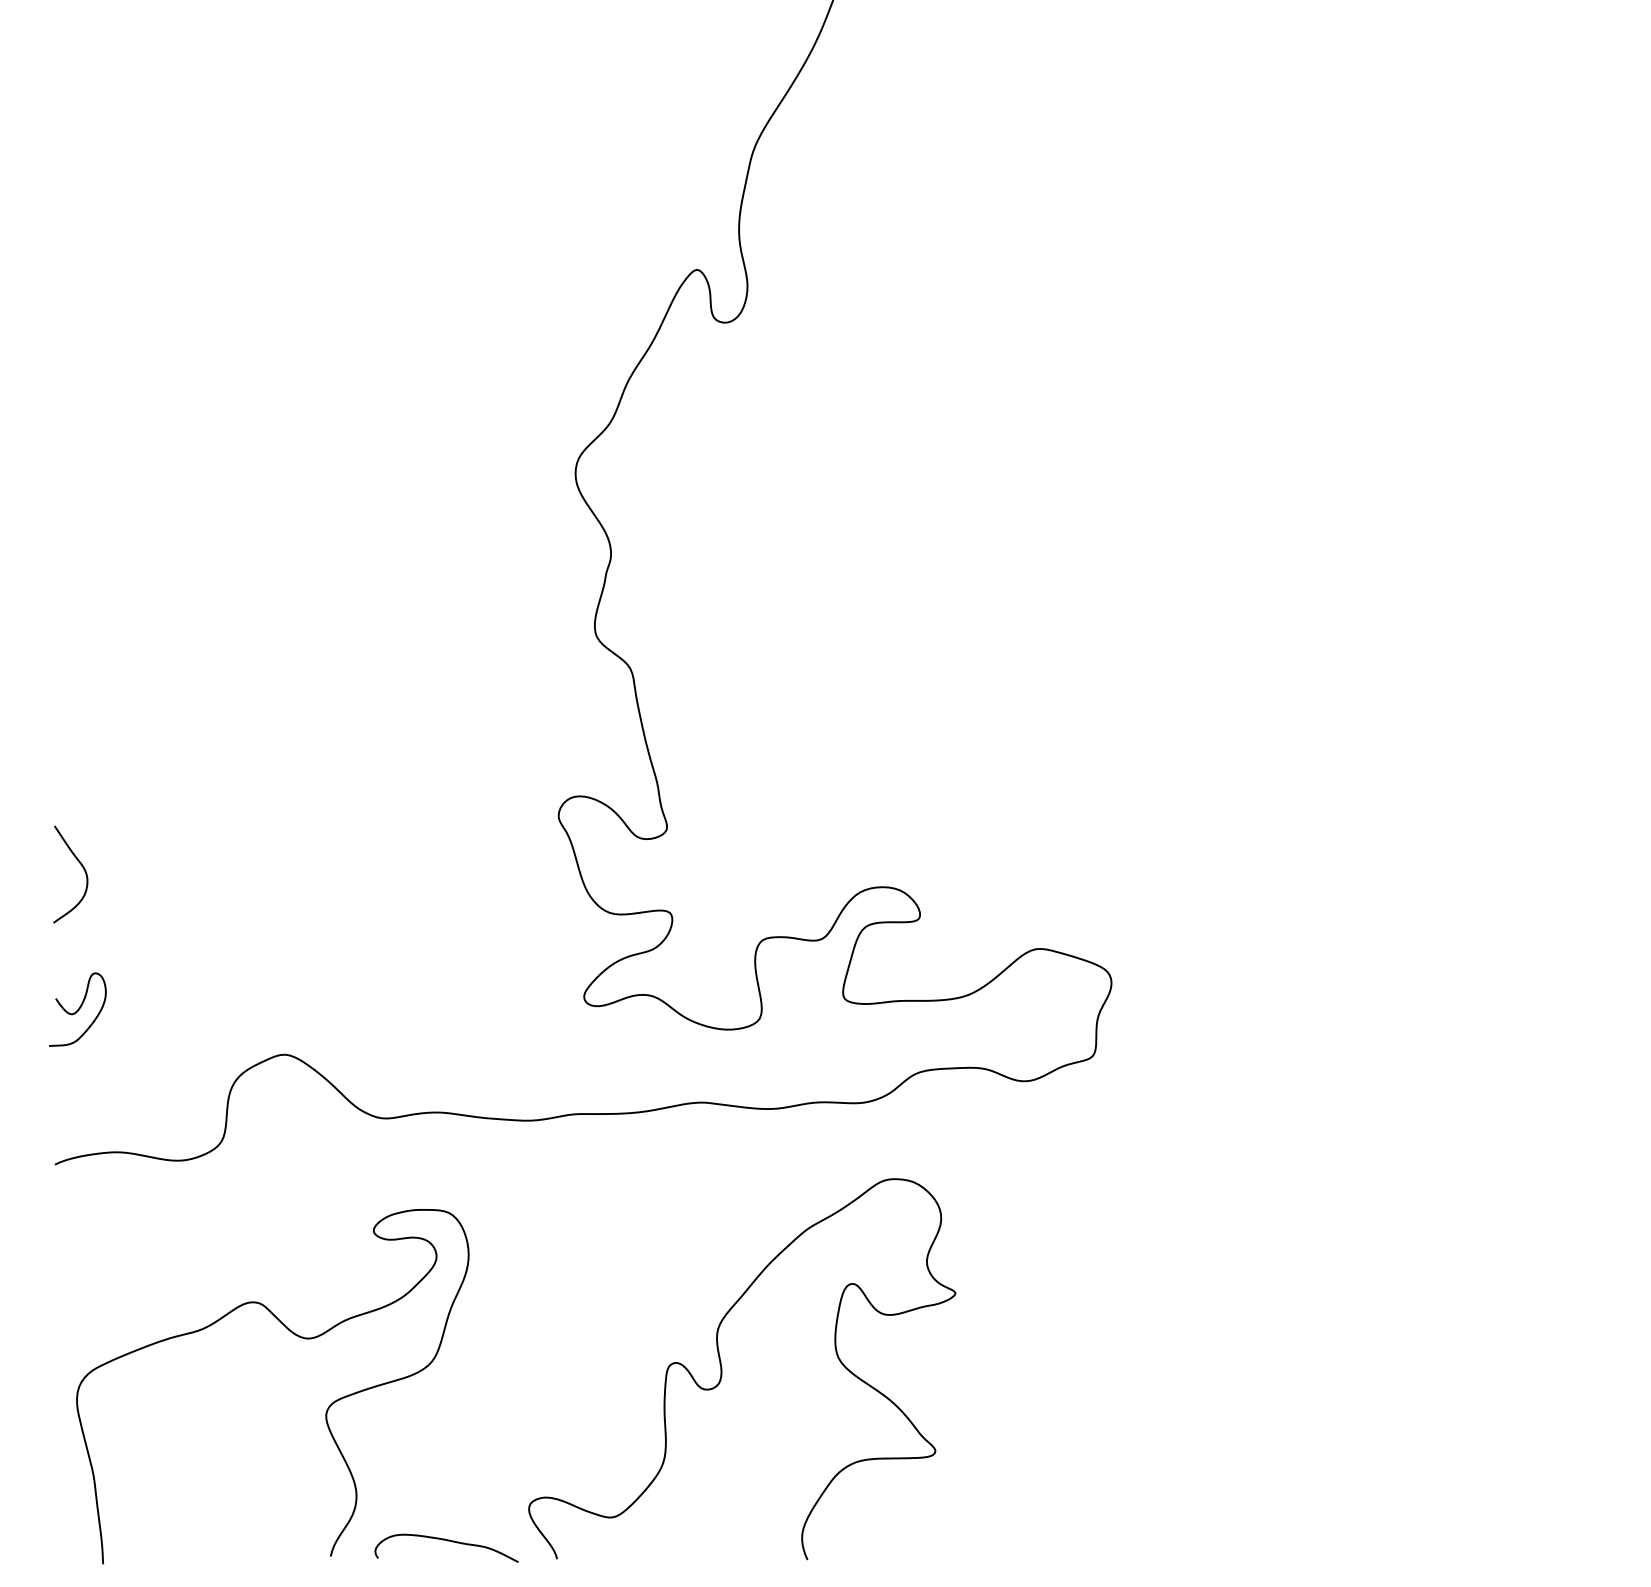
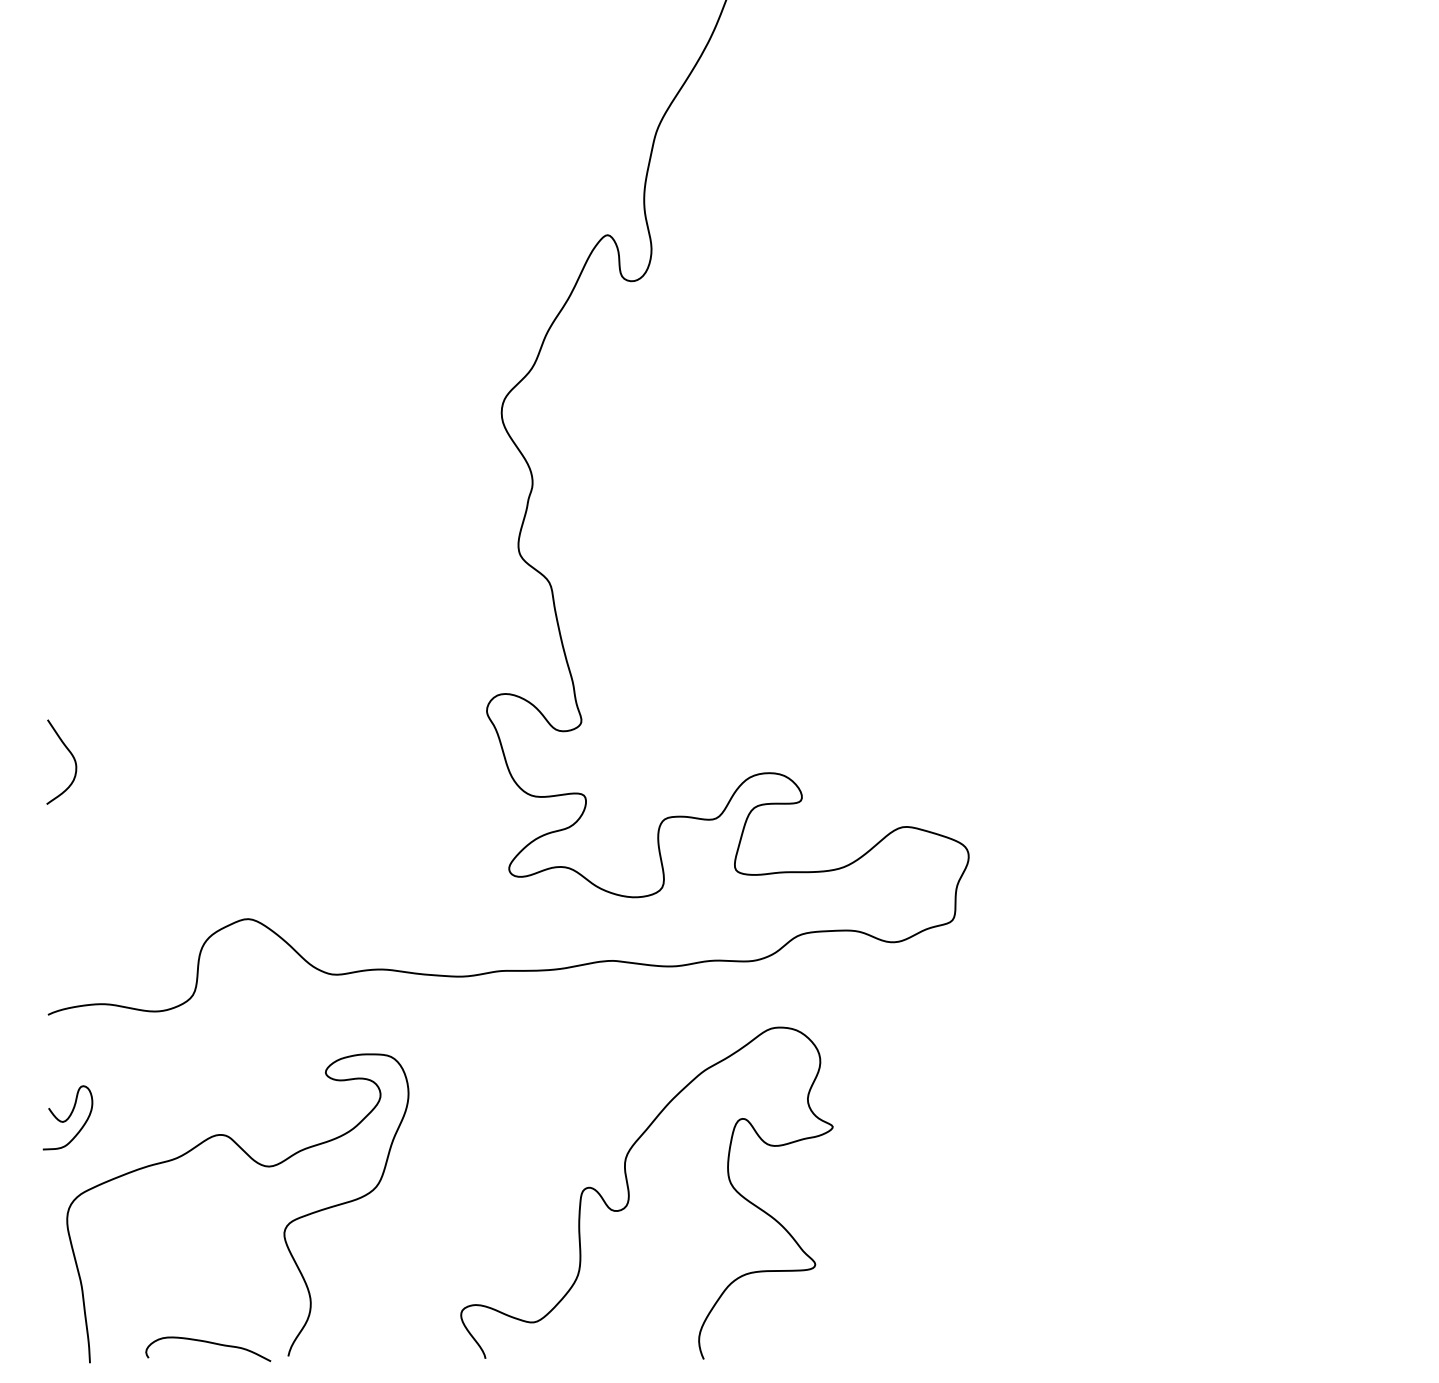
curve: (77, 1009) -> (67, 1117), moved
curve: (446, 1541) -> (208, 1343), moved

